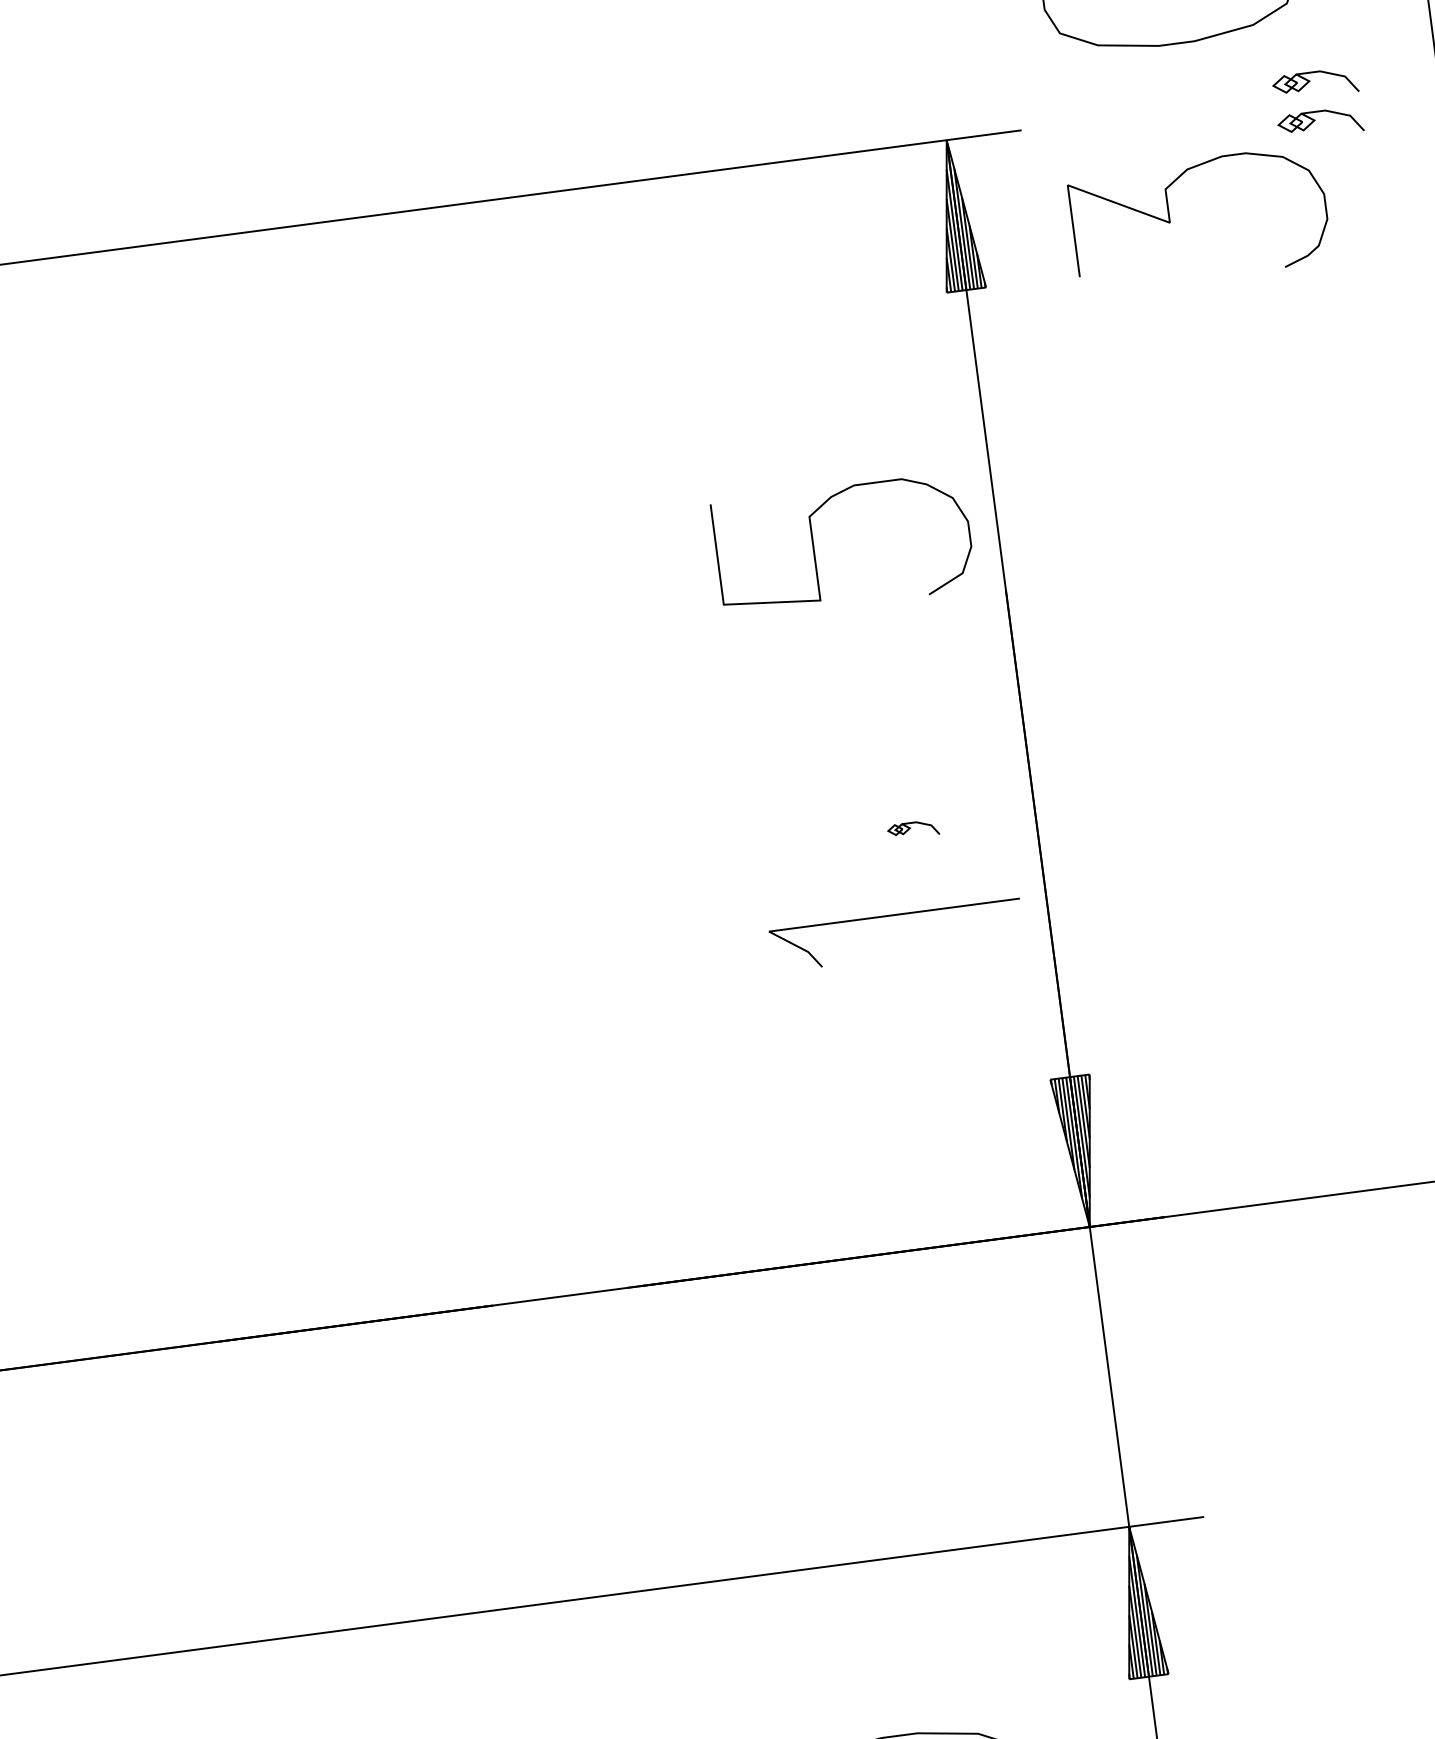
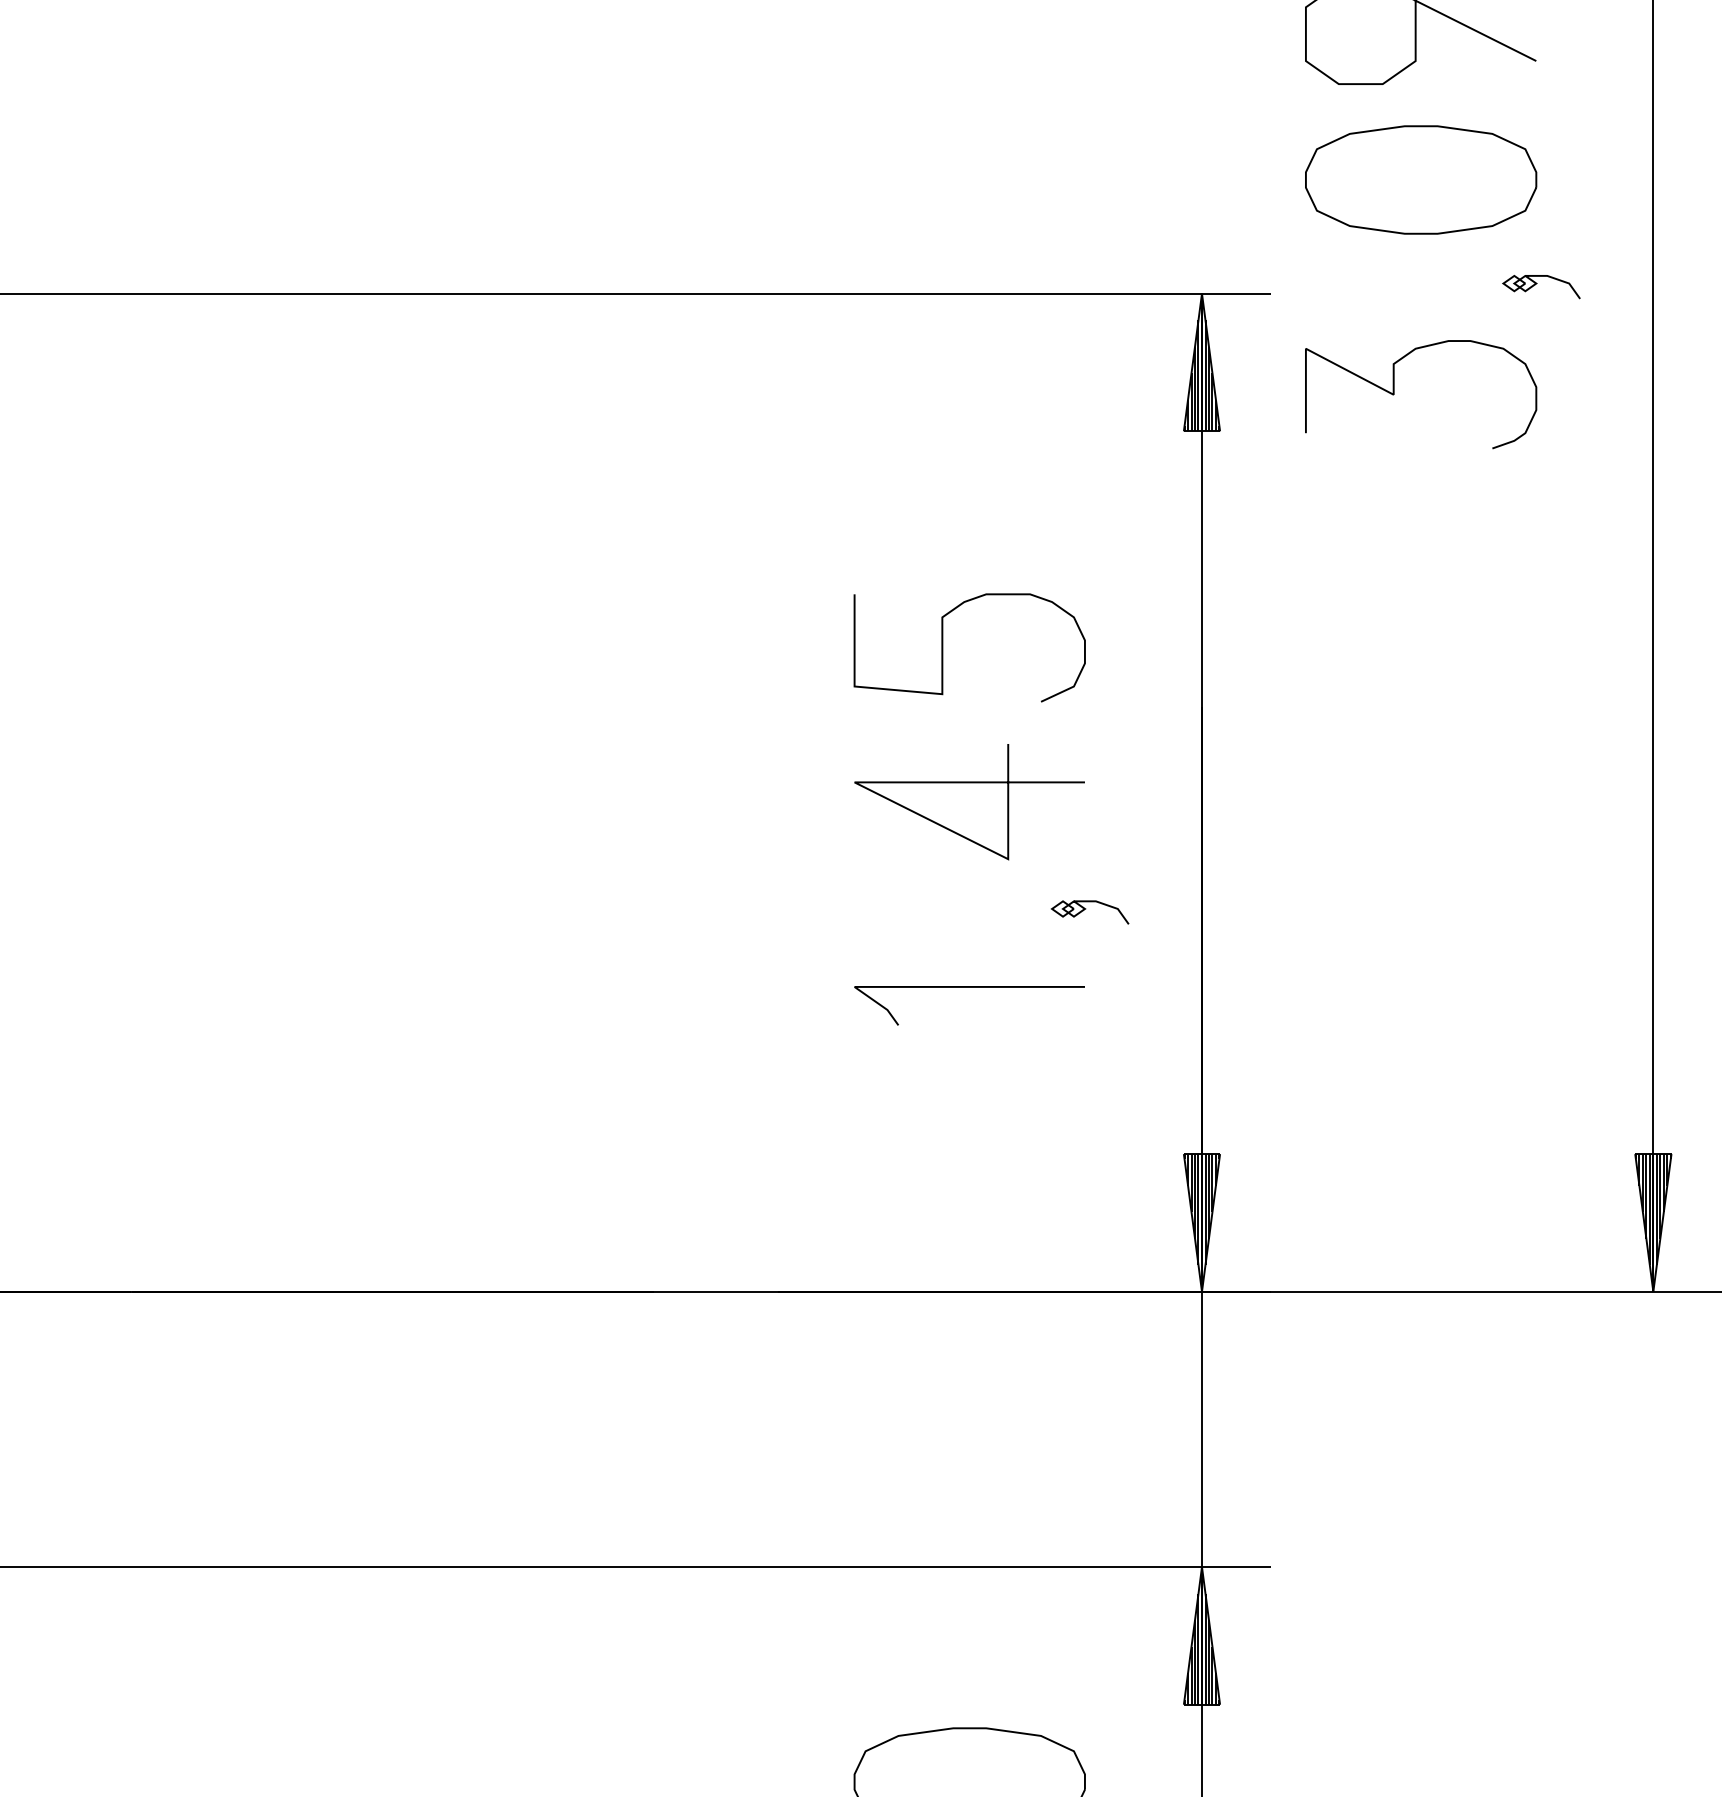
part: (1320, 124) -> (1541, 323), removed
curve: (815, 549) -> (943, 647), moved
line: (763, 706) -> (969, 783), added
part: (912, 830) -> (1089, 912), size x1.67
line: (894, 915) -> (969, 987), moved

